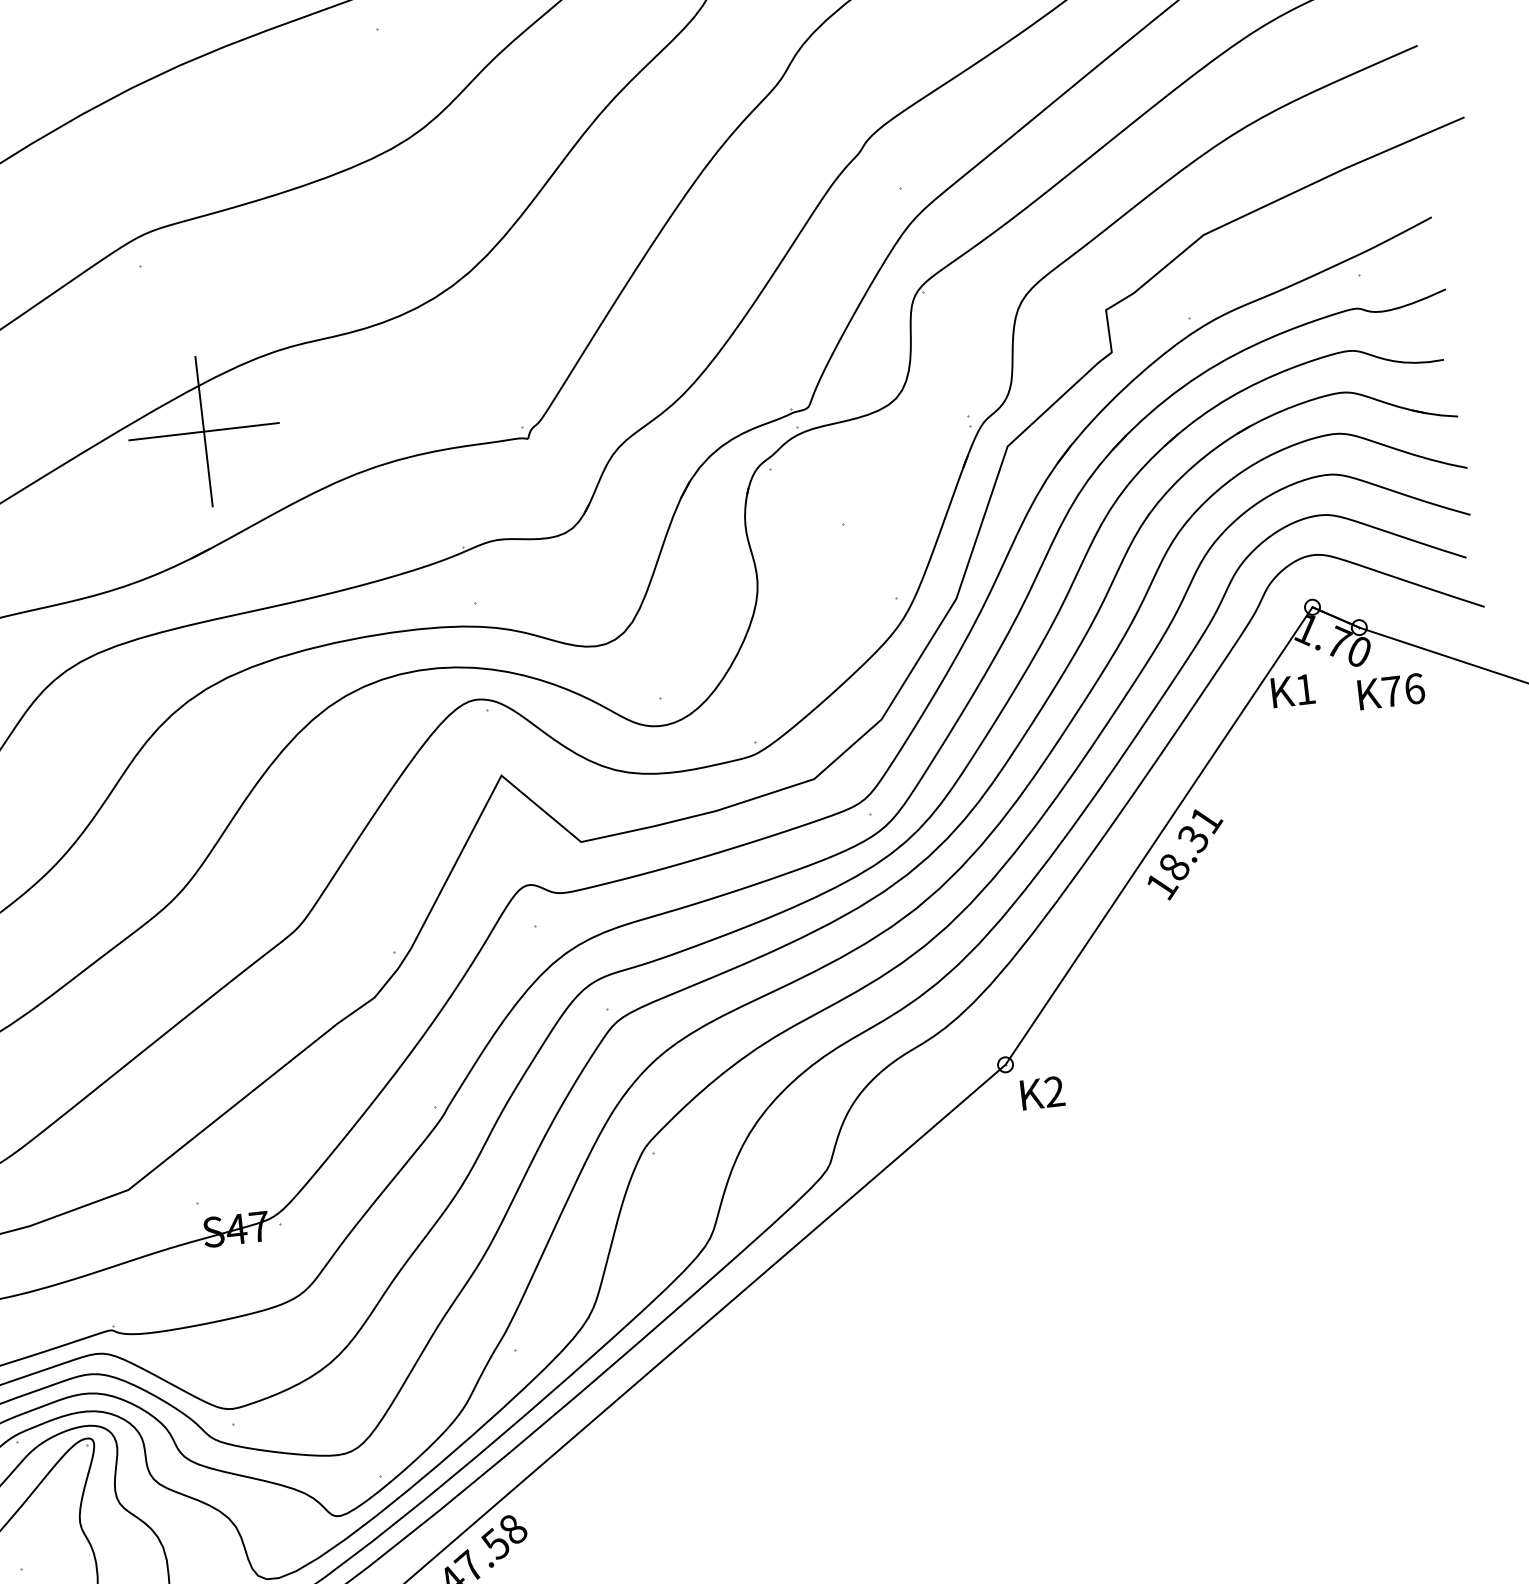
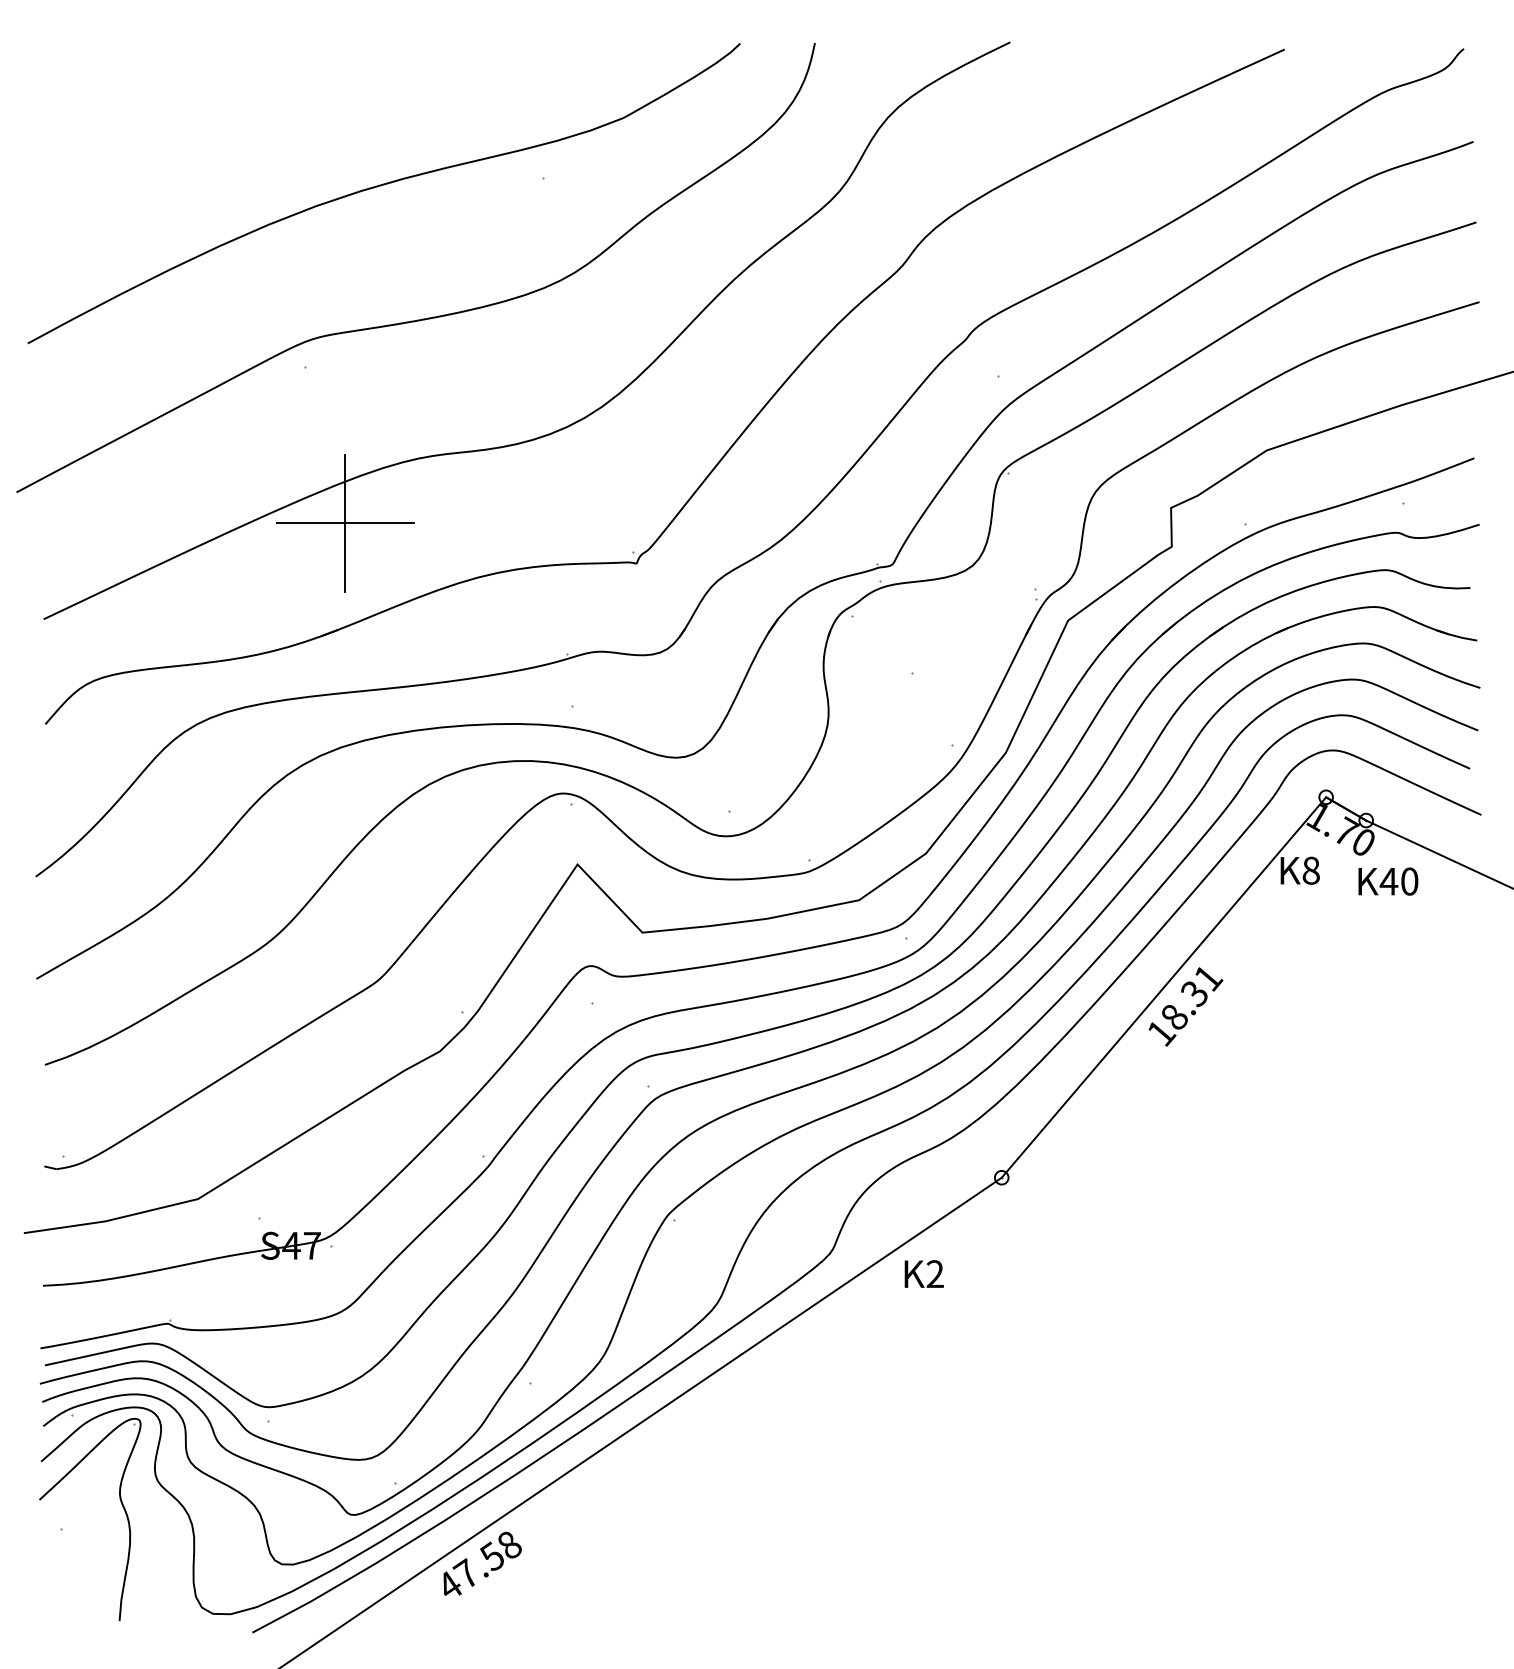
text: (1304, 689) -> (1310, 870), 1 -> 8
text: (1402, 690) -> (1398, 881), 76 -> 40
text: (1041, 1092) -> (923, 1273), moved

